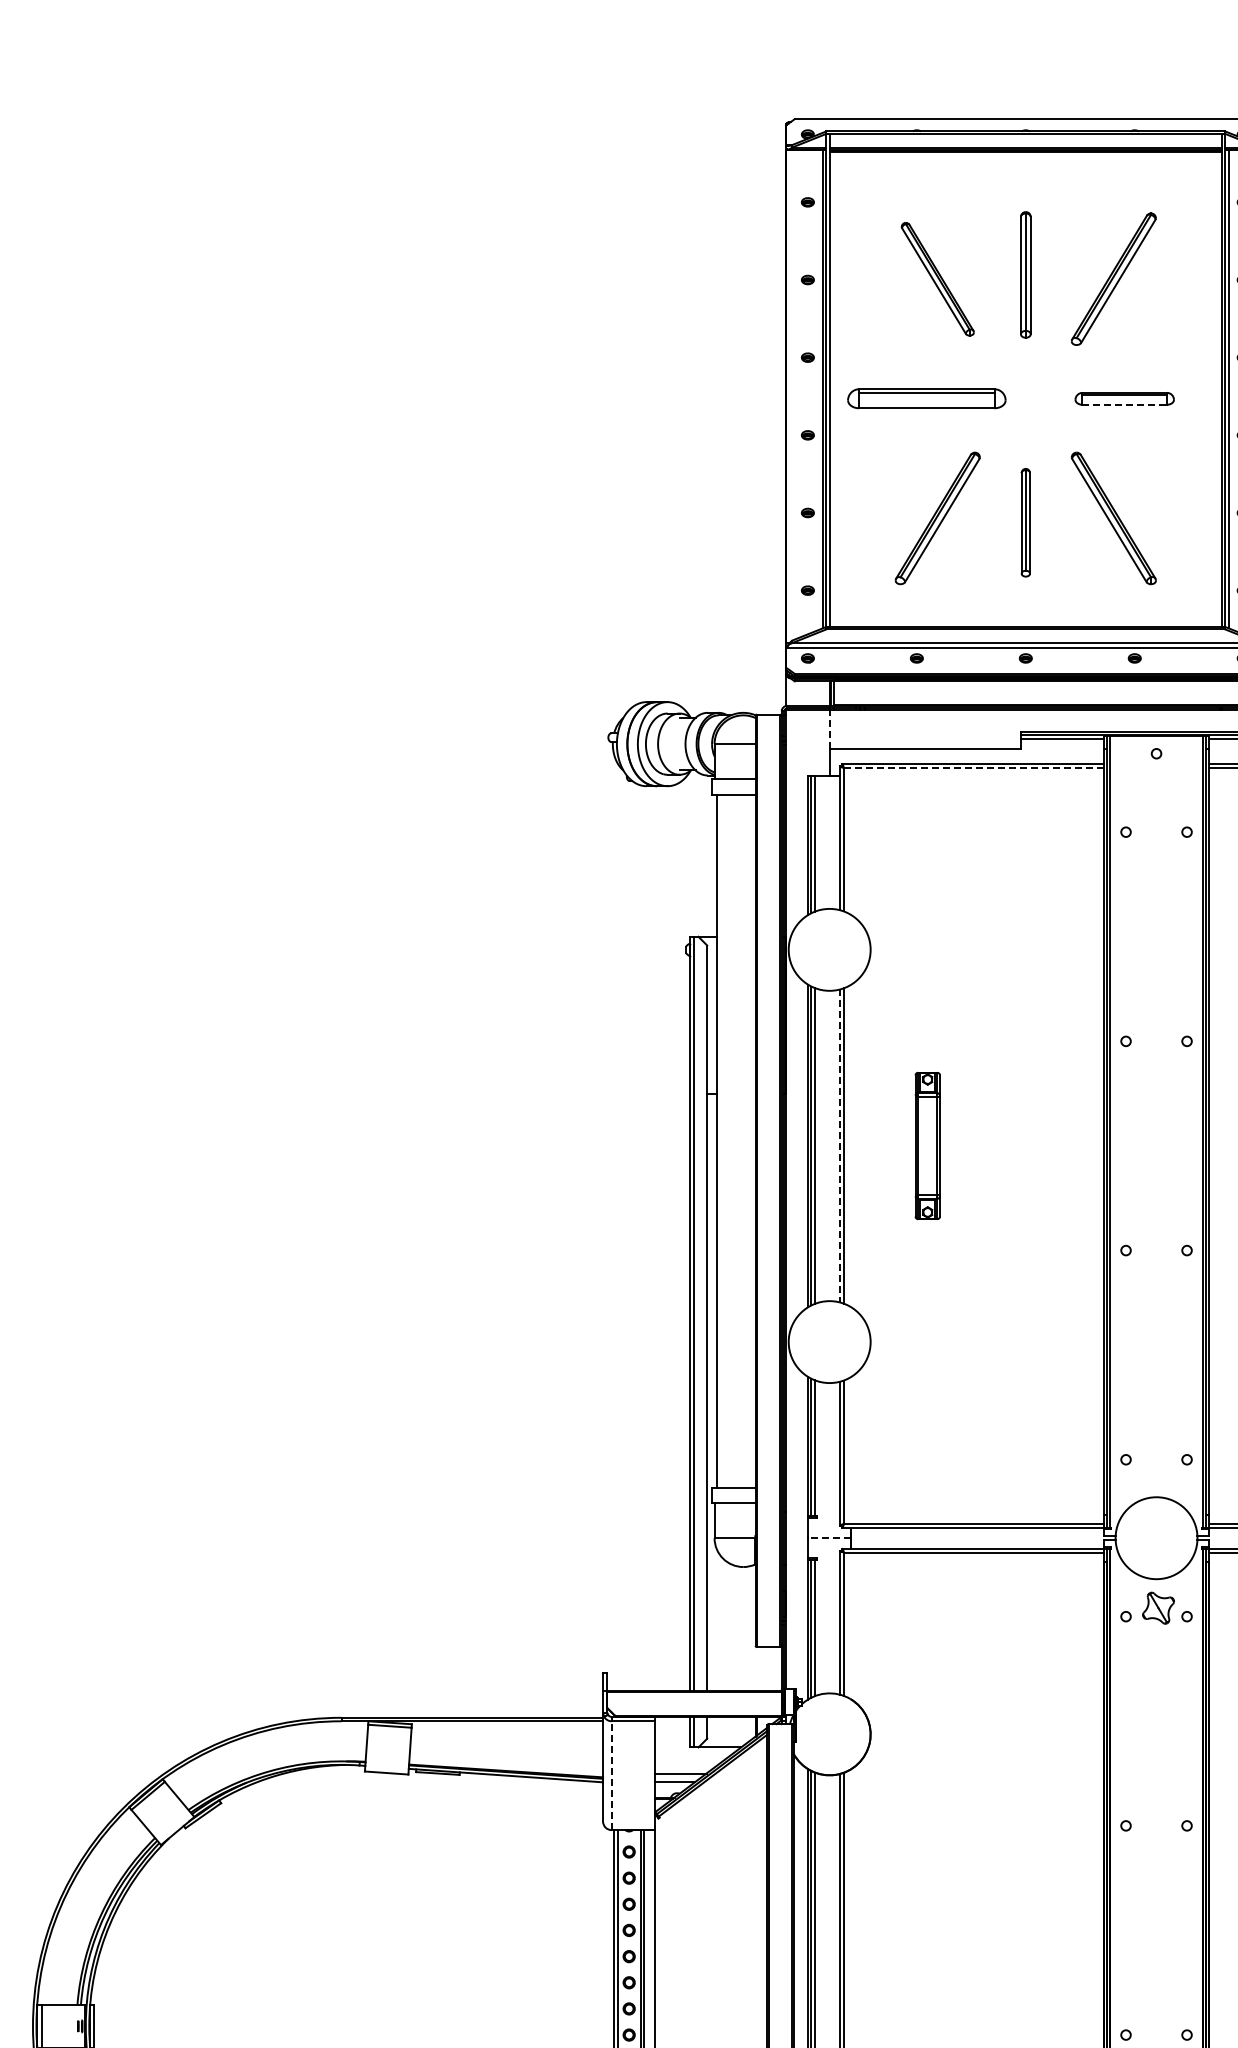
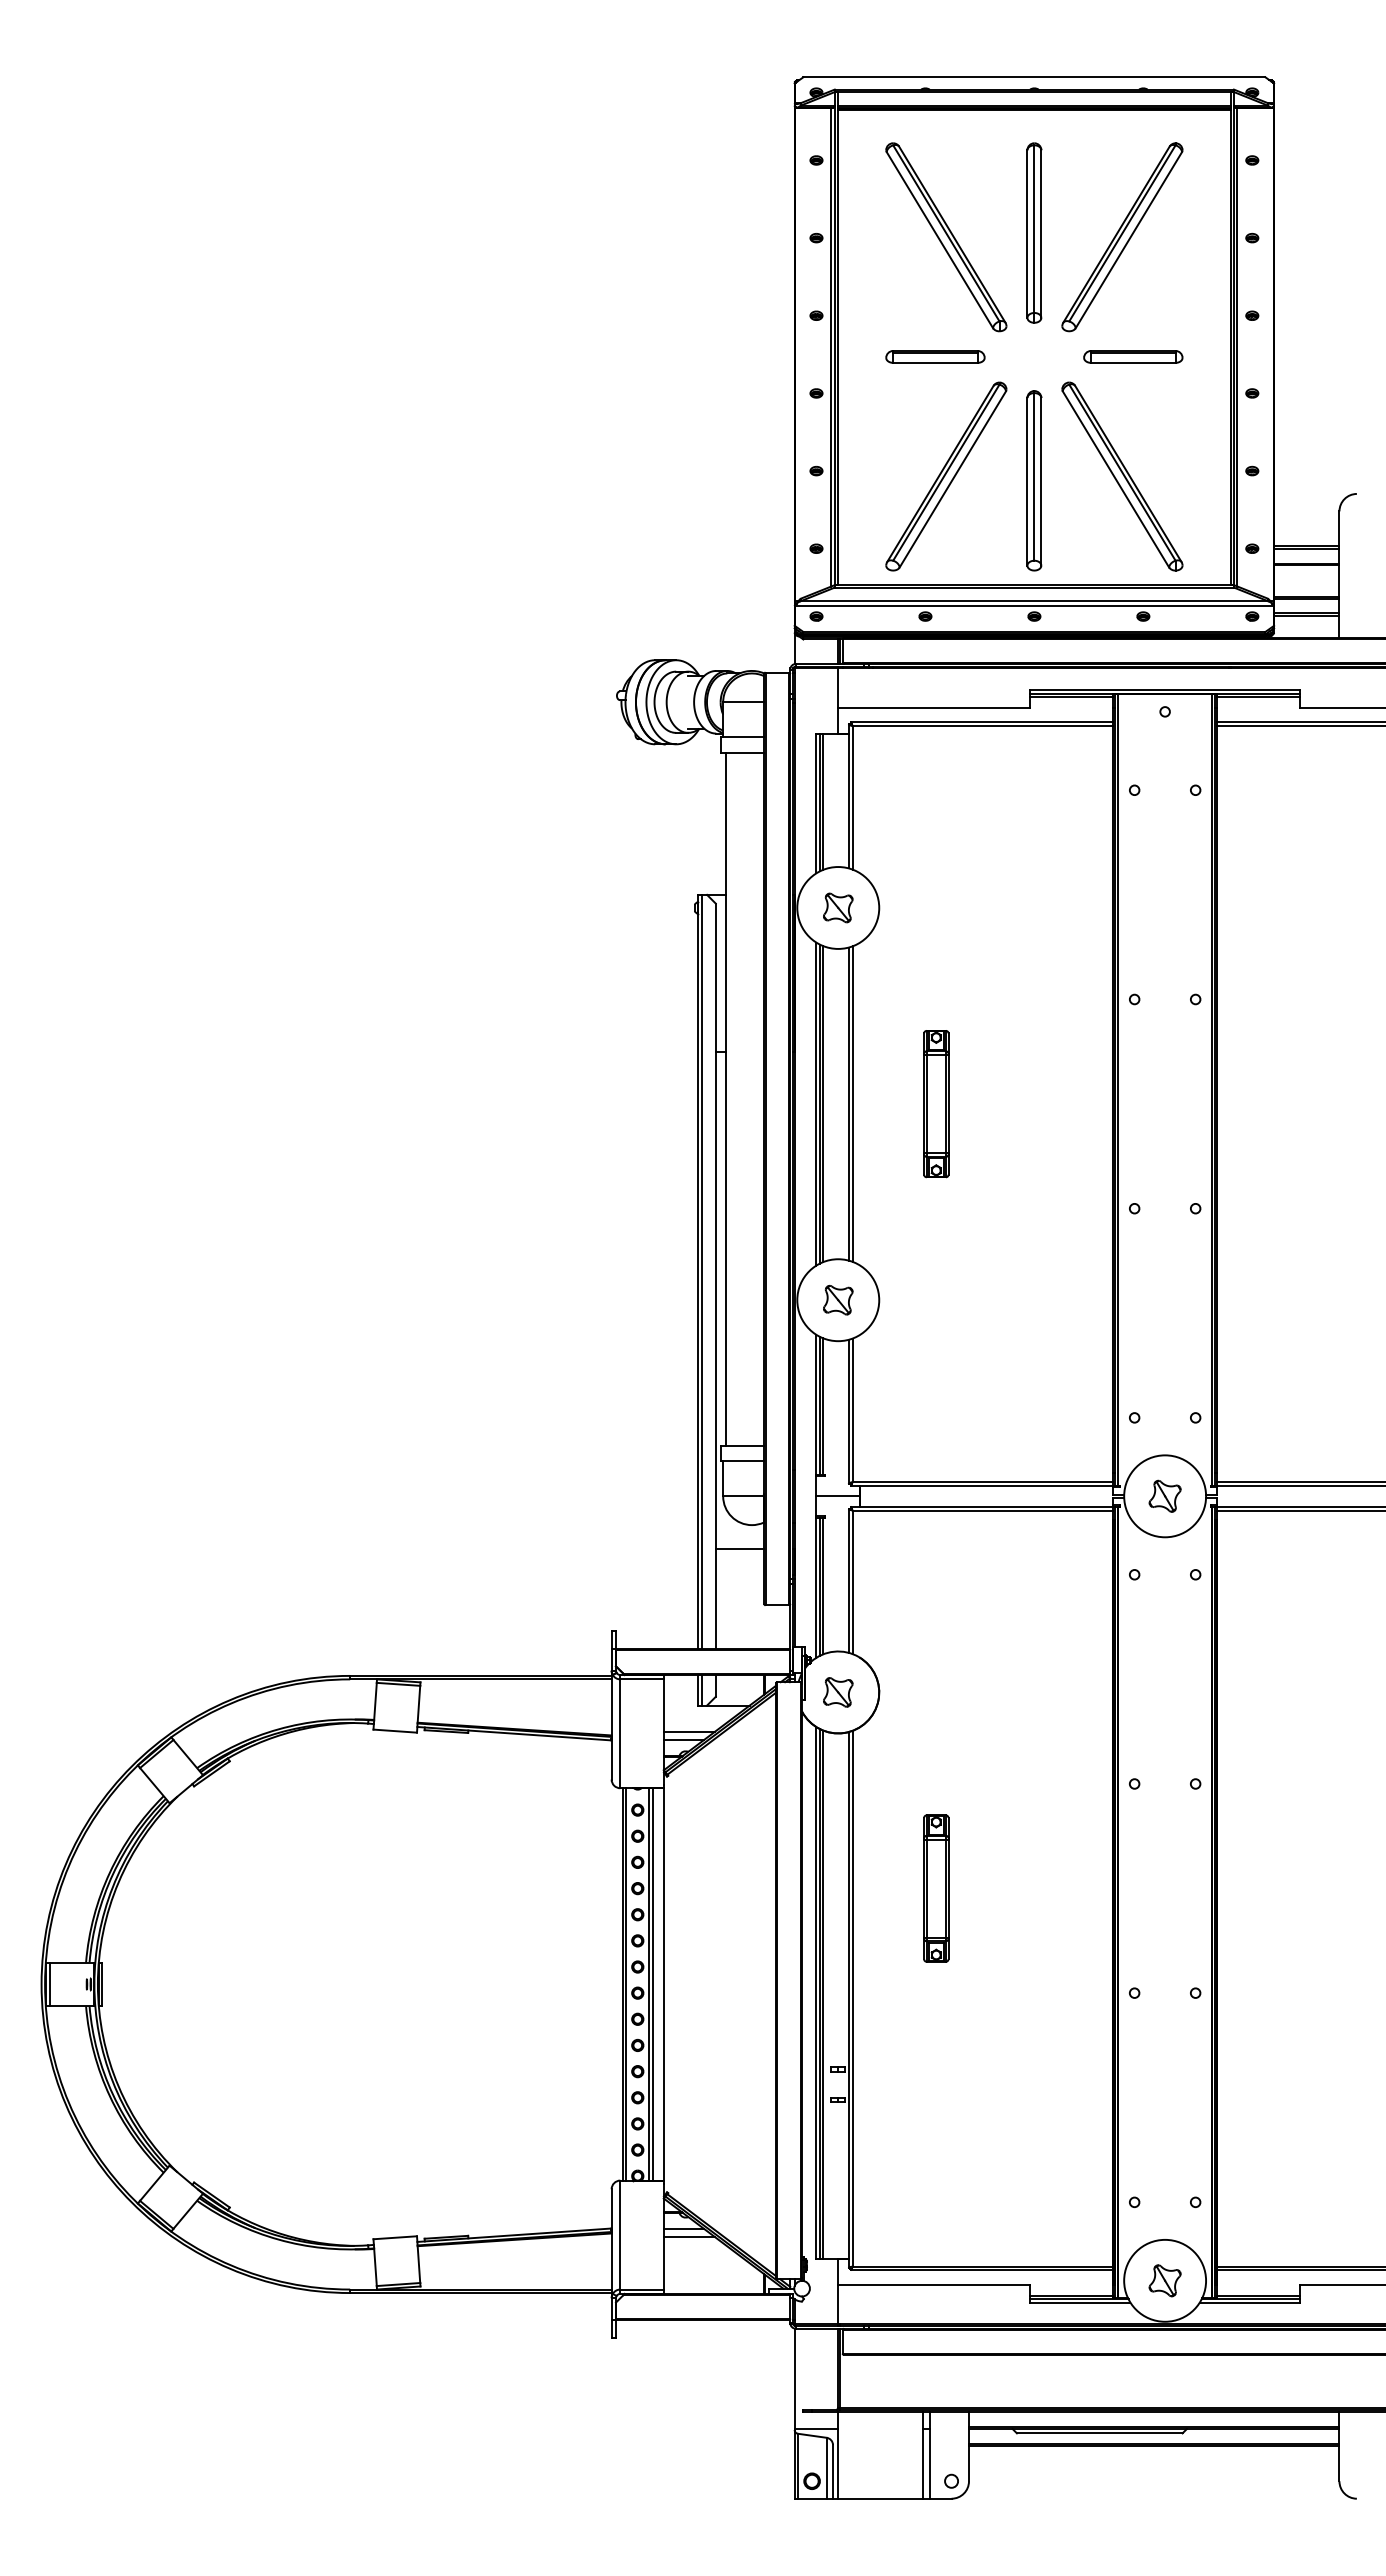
part: (1025, 274) -> (1034, 232), size x1.43
part: (937, 279) -> (946, 237), size x1.67
part: (1113, 279) -> (1122, 237), size x1.43
part: (926, 398) -> (935, 356), size x0.62
line: (1124, 404) -> (1133, 362), dashed -> solid
part: (937, 518) -> (946, 476), size x1.43
part: (1113, 518) -> (1122, 476), size x1.43
part: (1025, 522) -> (1034, 480), size x1.67
line: (829, 729) -> (838, 687), dashed -> solid
line: (973, 768) -> (982, 726), dashed -> solid
part: (829, 949) -> (838, 907), added
line: (839, 1146) -> (848, 1104), dashed -> solid
part: (829, 1342) -> (838, 1300), added
line: (829, 1538) -> (838, 1496), dashed -> solid
line: (730, 1590) -> (739, 1548), added
part: (1157, 1607) -> (1164, 1495), moved
part: (829, 1734) -> (838, 1692), added
line: (611, 1775) -> (620, 1733), dashed -> solid
part: (927, 1930) -> (936, 1888), added

